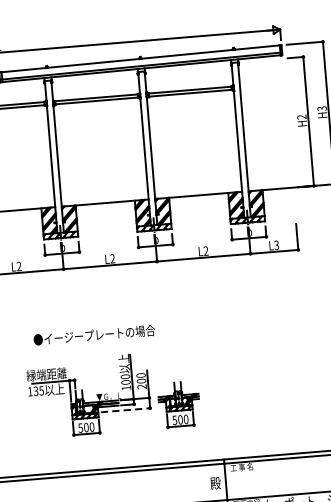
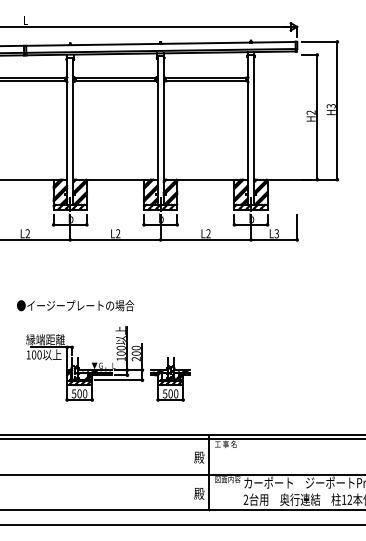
text: (94, 334) -> (75, 305), moved
text: (38, 390) -> (36, 354), 135 -> 100
line: (125, 410) -> (118, 380), dashed -> solid

